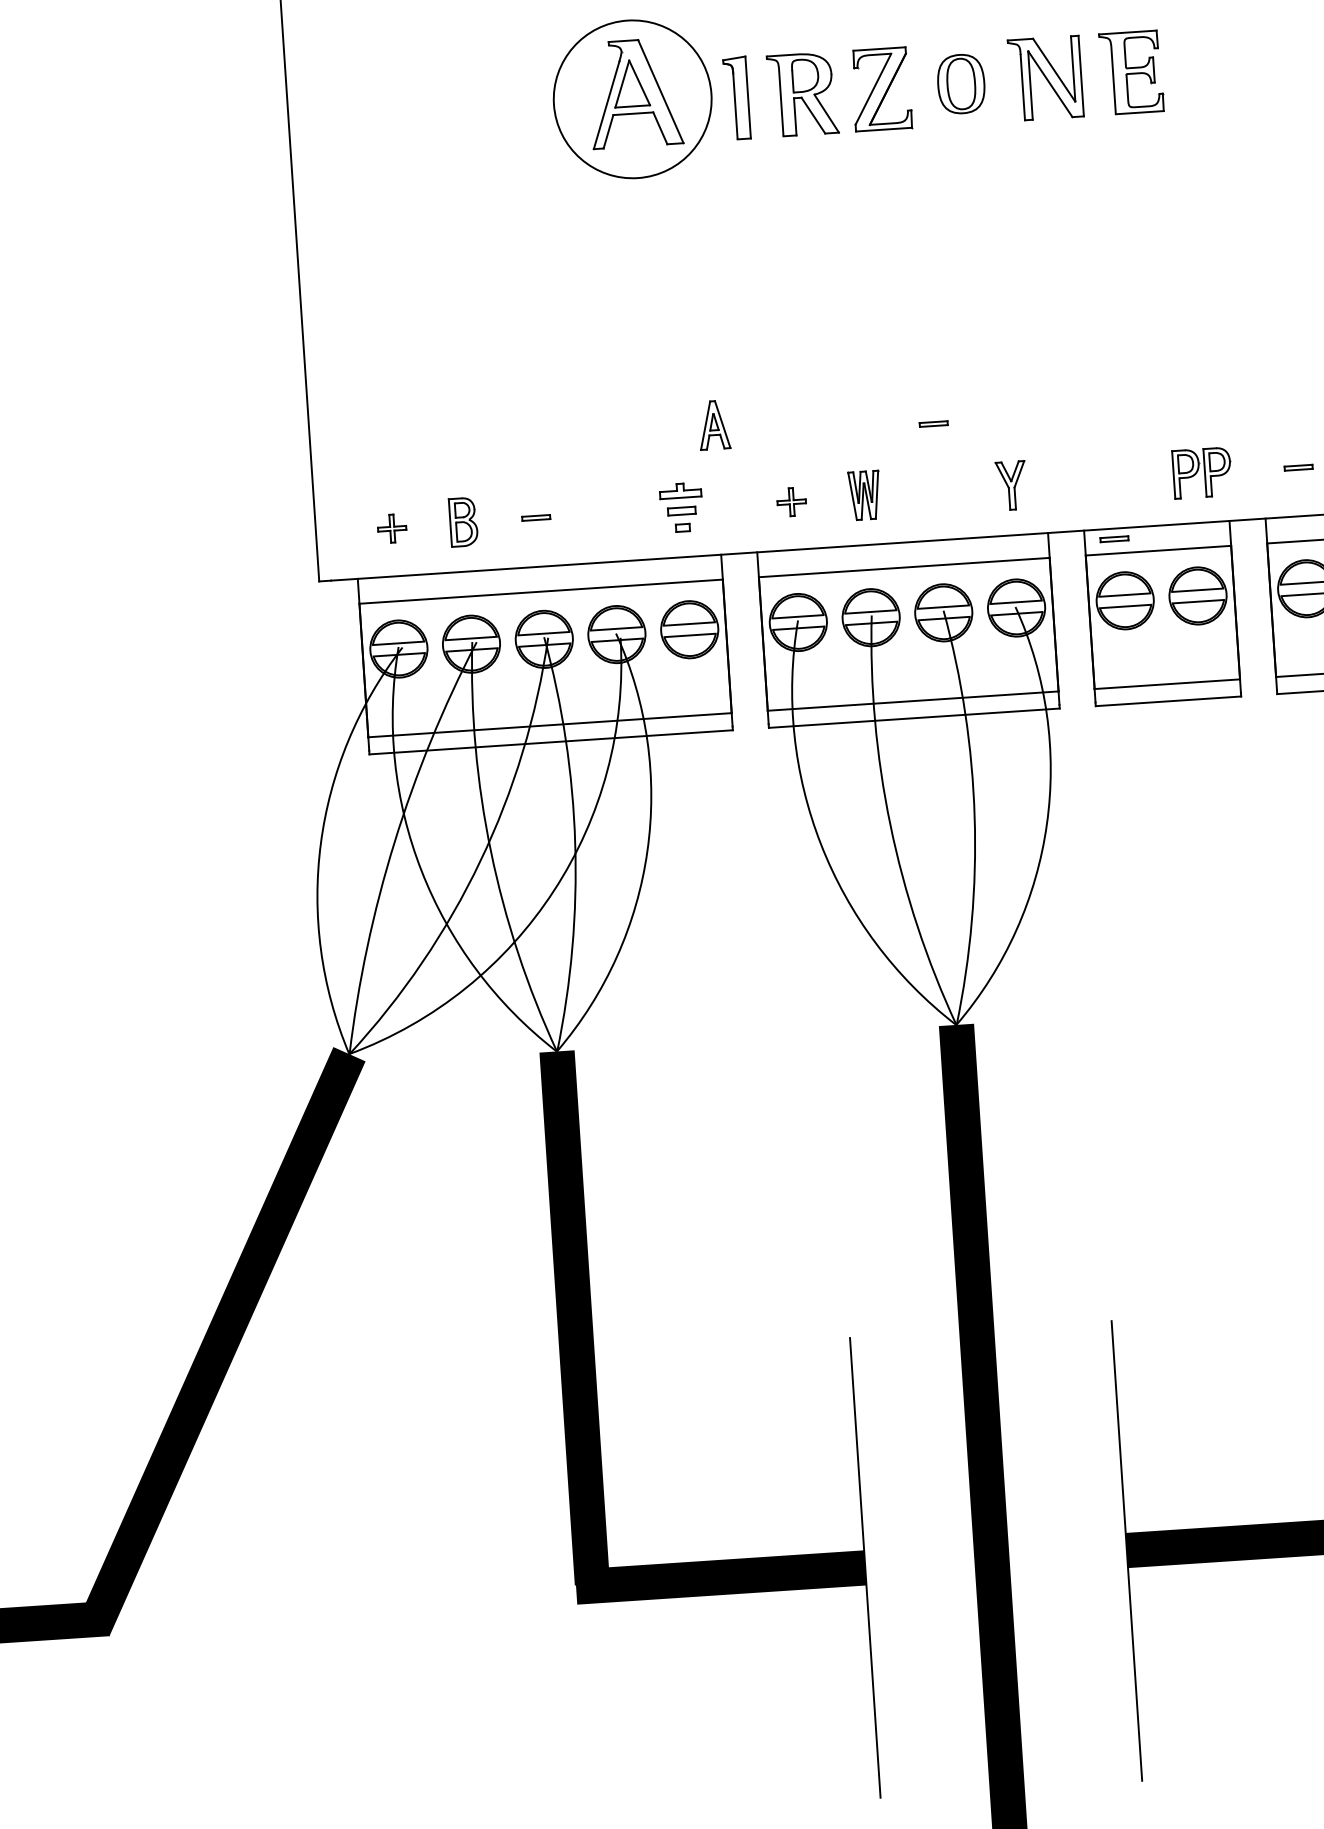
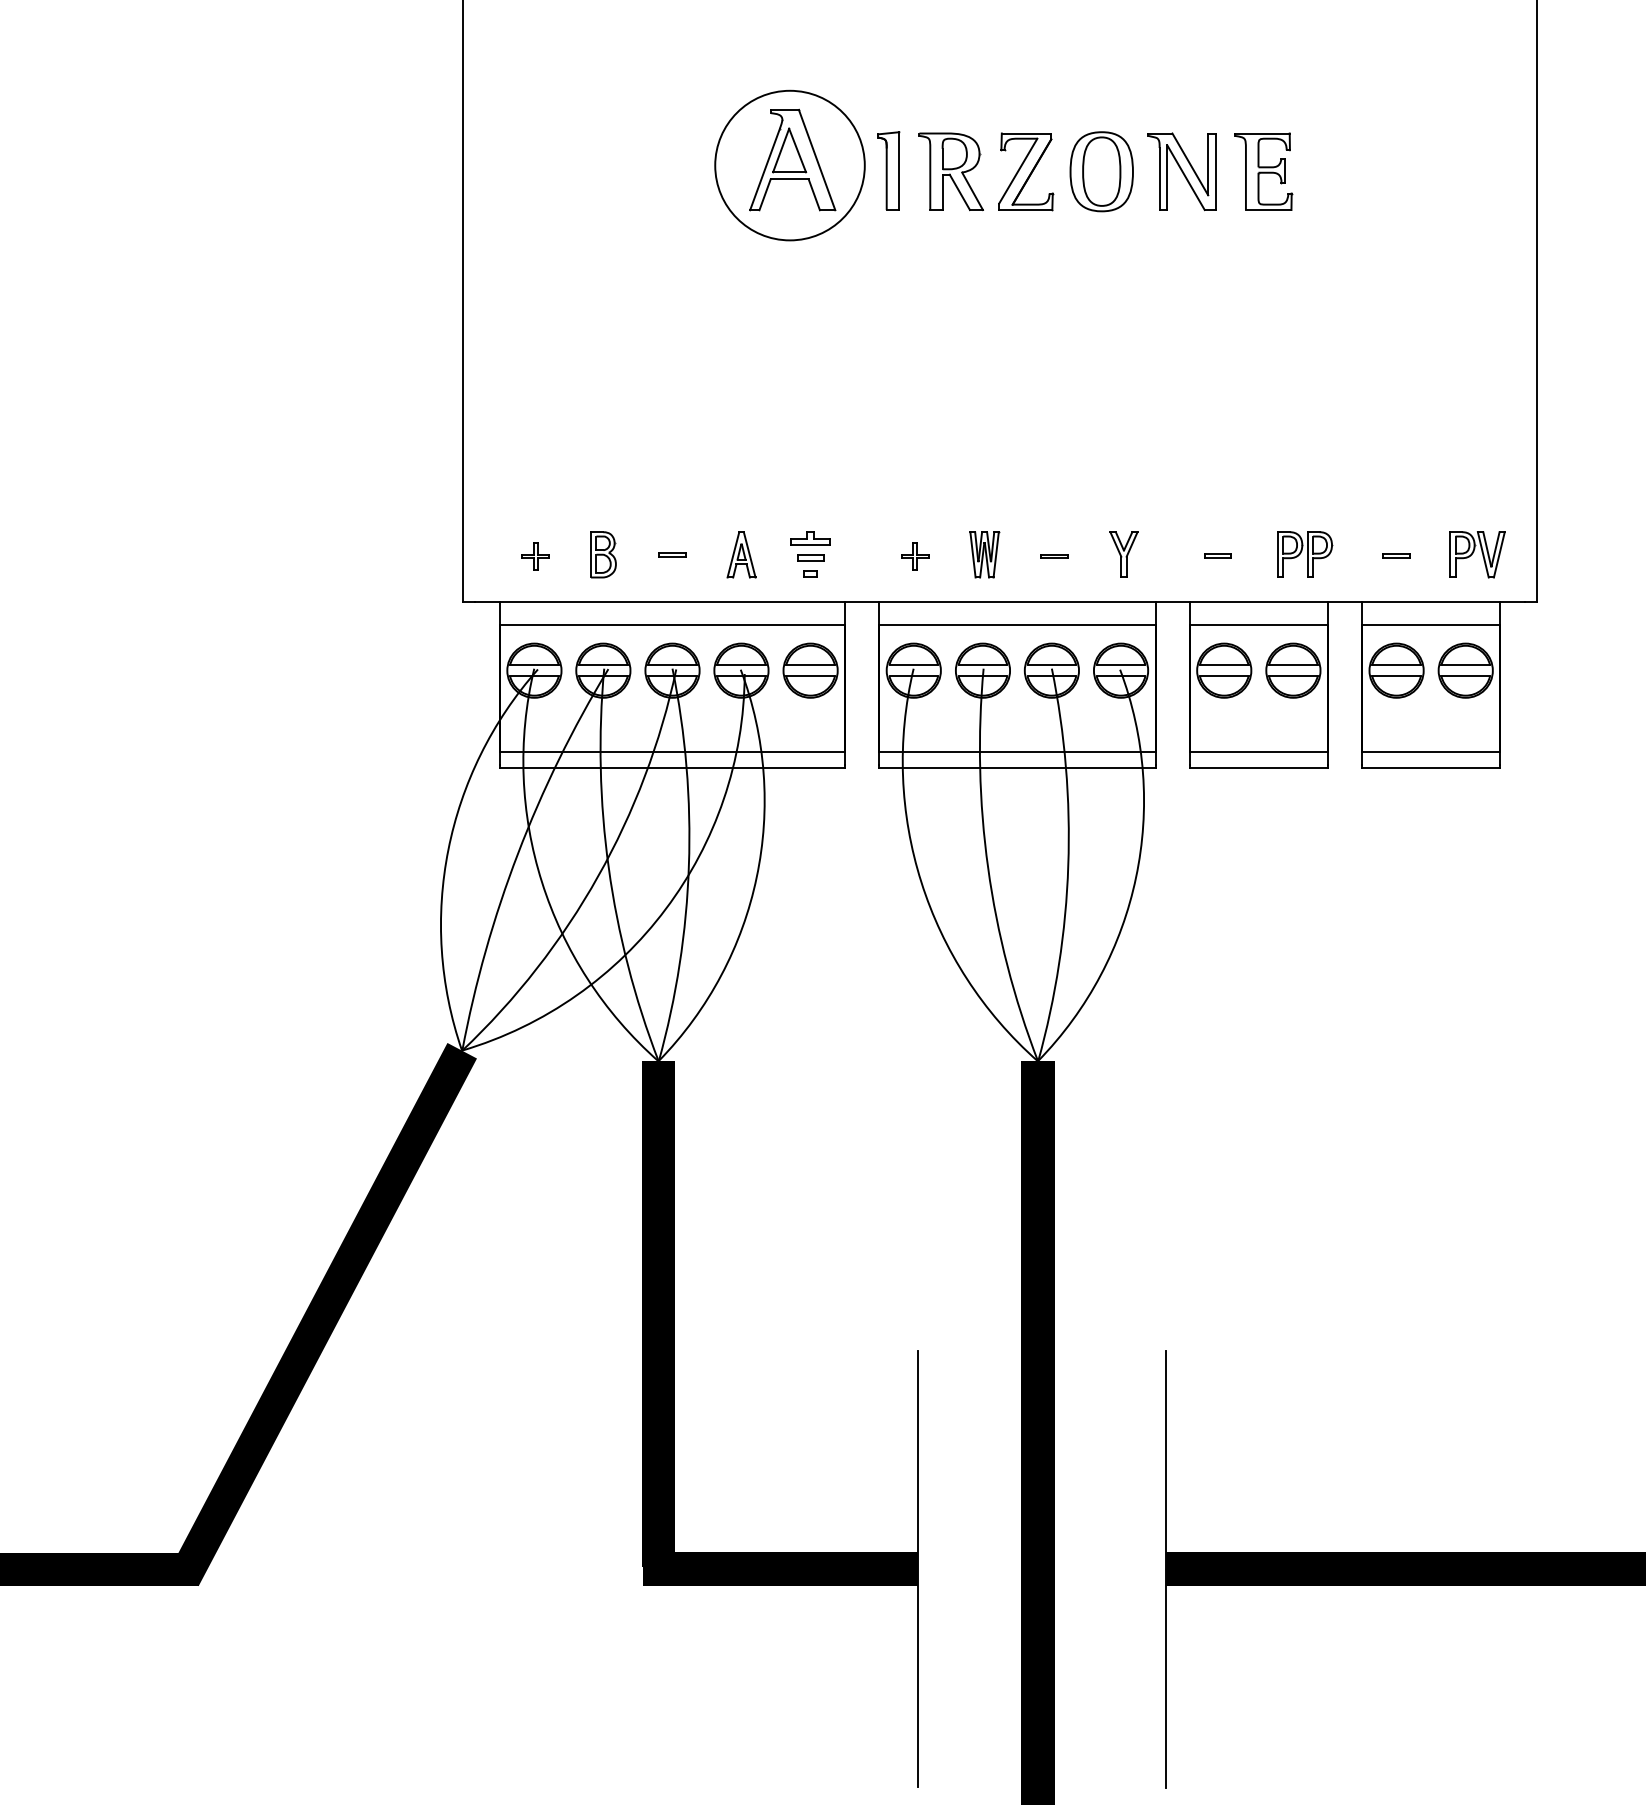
part: (961, 83) -> (1101, 171), size x1.43
line: (933, 422) -> (1054, 555), moved
part: (714, 424) -> (741, 554), moved
part: (1113, 538) -> (1217, 555), moved

